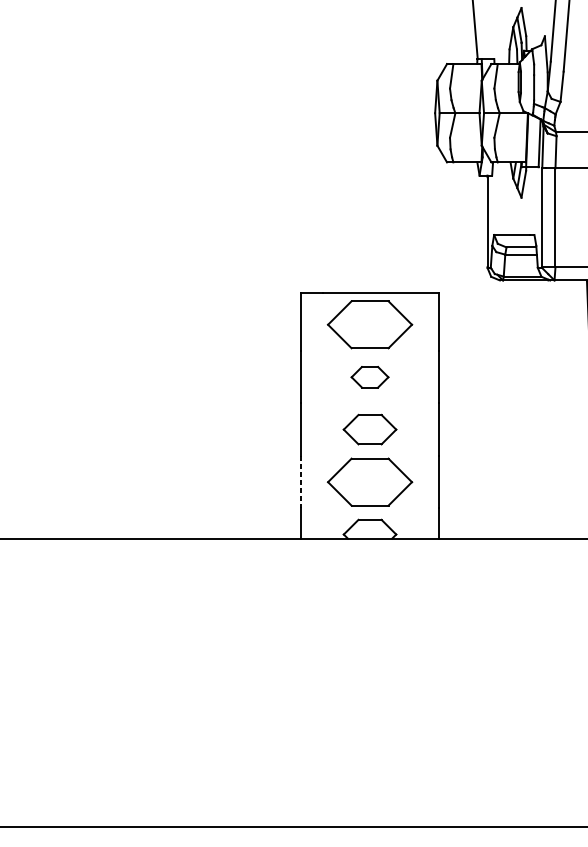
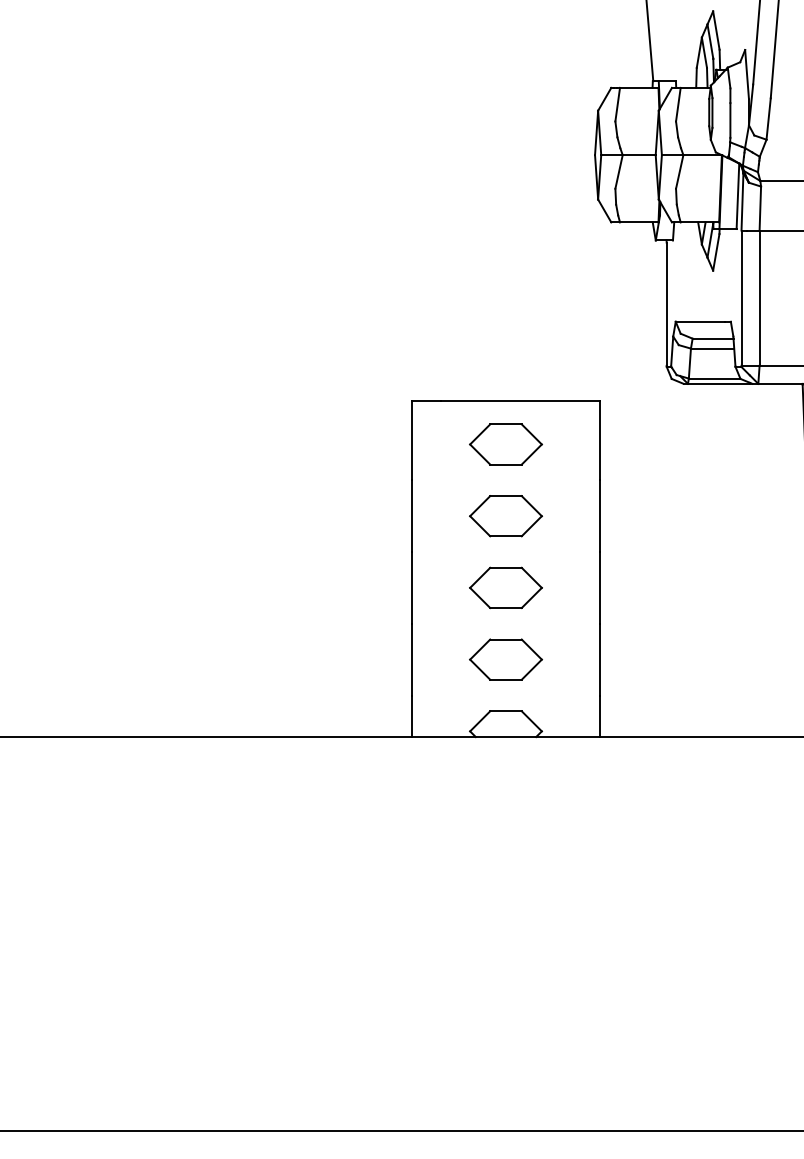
part: (369, 324) -> (505, 444), size x0.62
part: (369, 377) -> (505, 516), size x1.43
line: (301, 481) -> (412, 659), dashed -> solid
part: (369, 481) -> (505, 659), size x0.62

